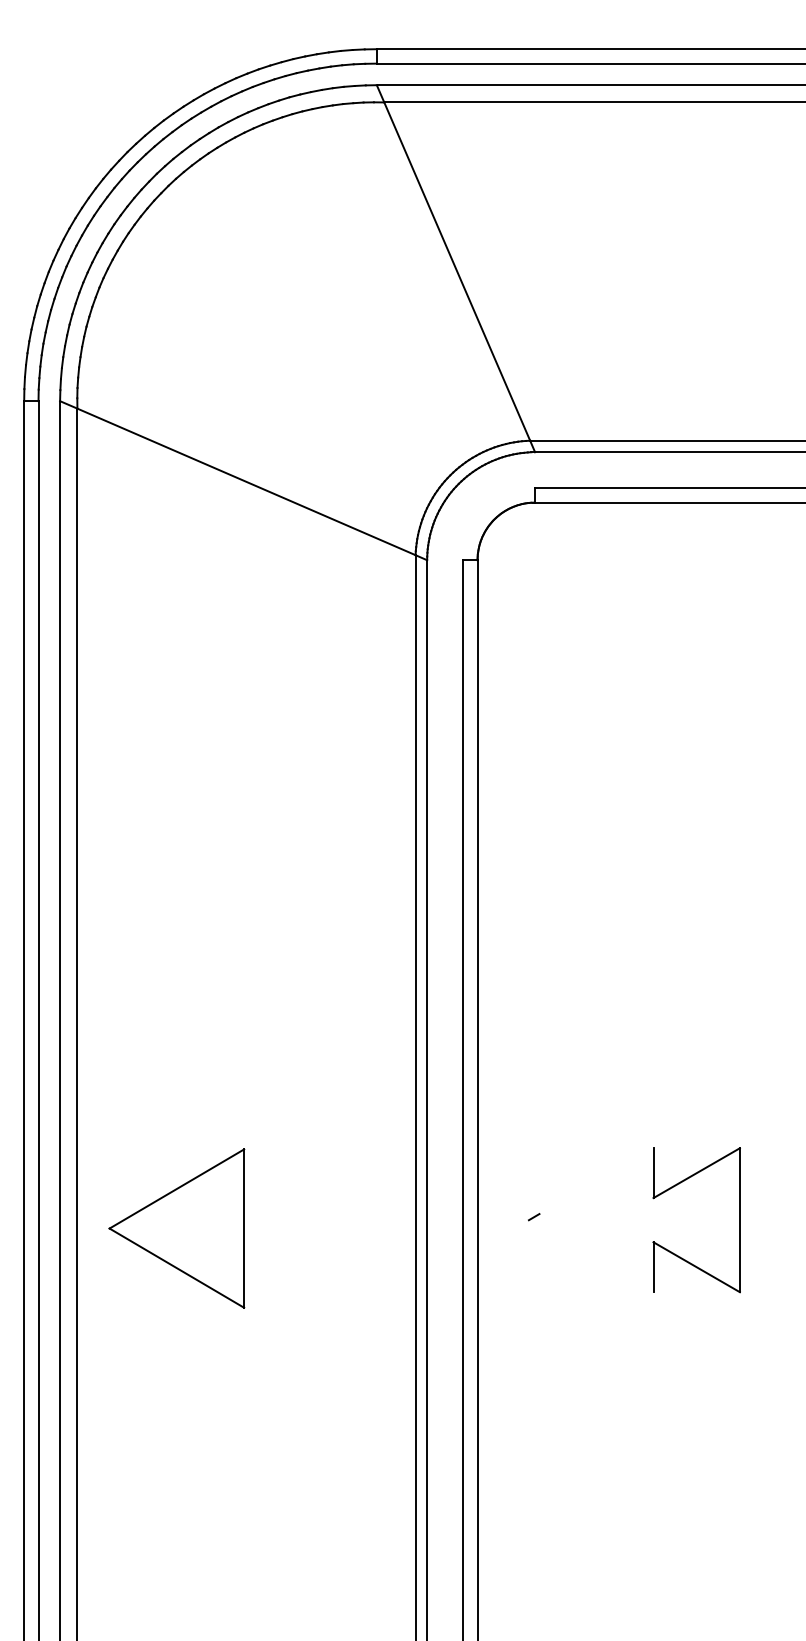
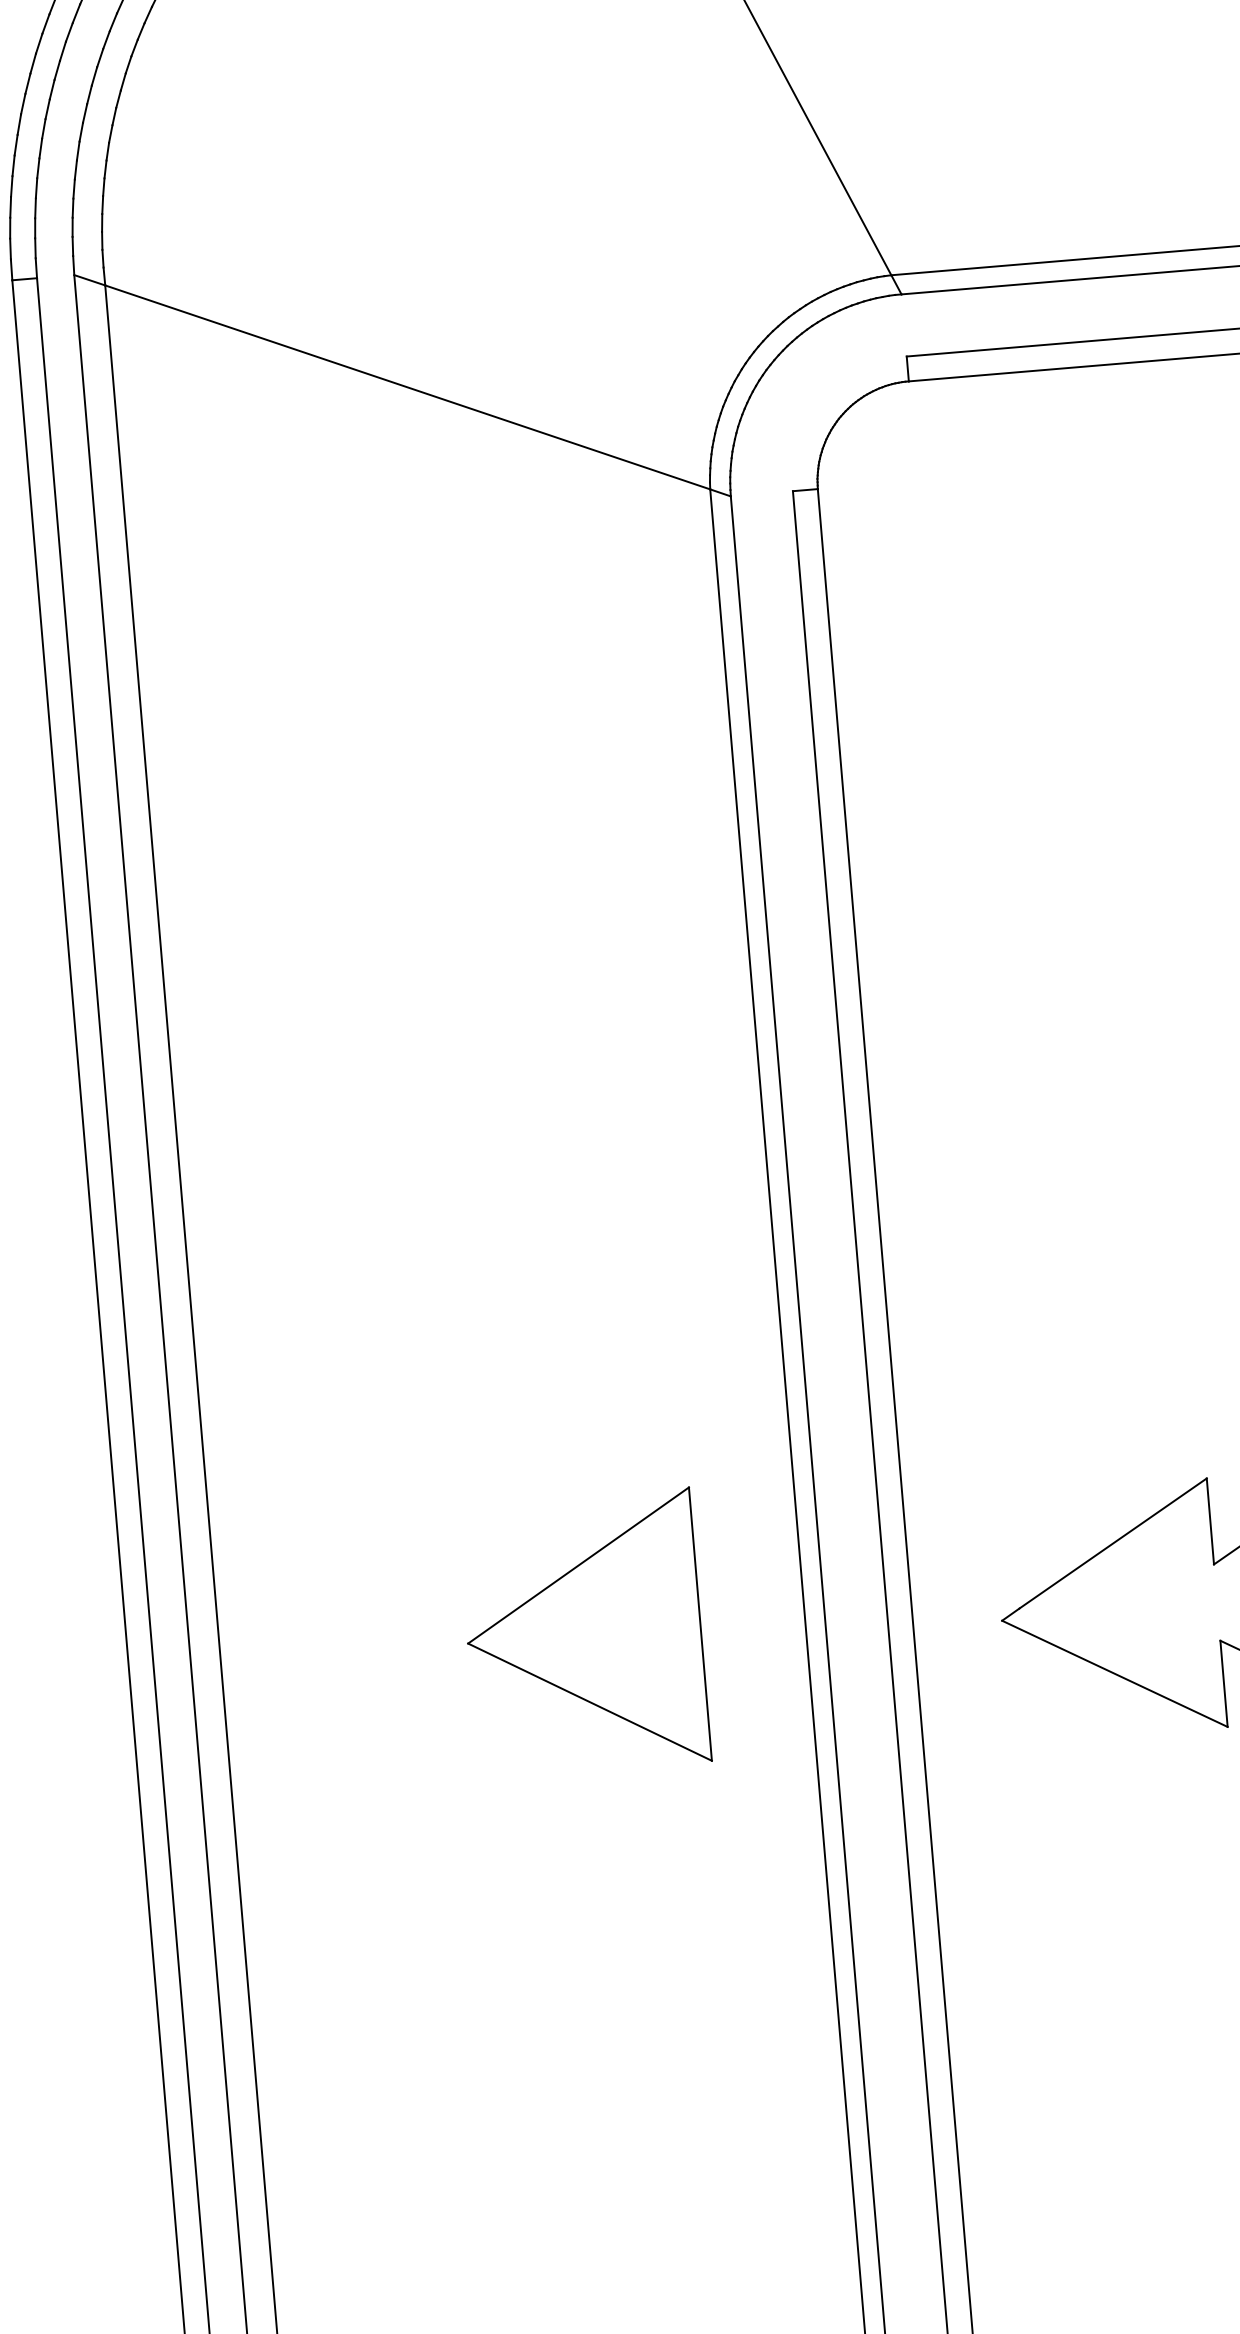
line: (596, 1181) -> (1113, 1544), added
part: (176, 1228) -> (583, 1633), moved
line: (590, 1256) -> (1113, 1674), added

